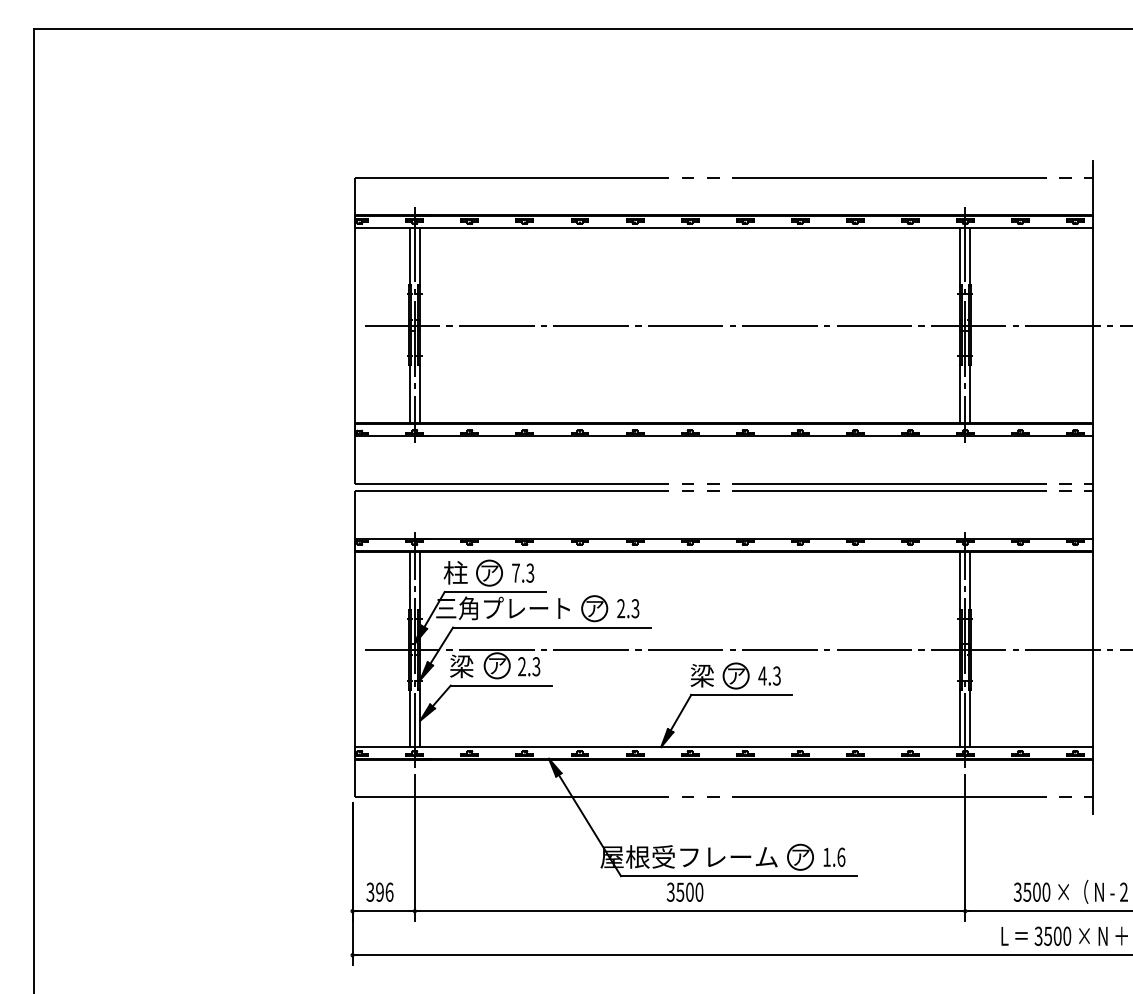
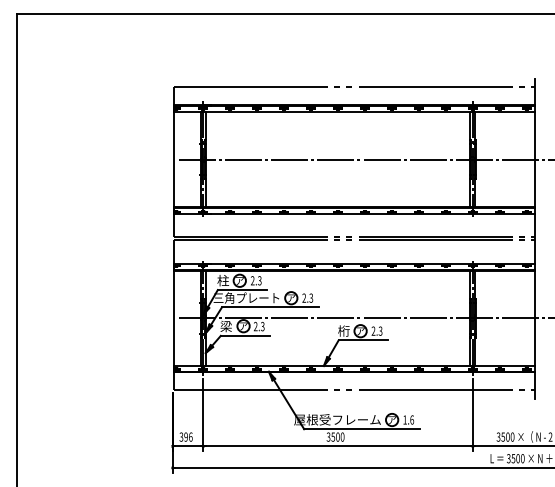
text: (515, 572) -> (252, 280), 7.3 -> 2.3
text: (701, 674) -> (343, 330), 梁 -> 桁
text: (762, 674) -> (373, 330), 4.3 -> 2.3

